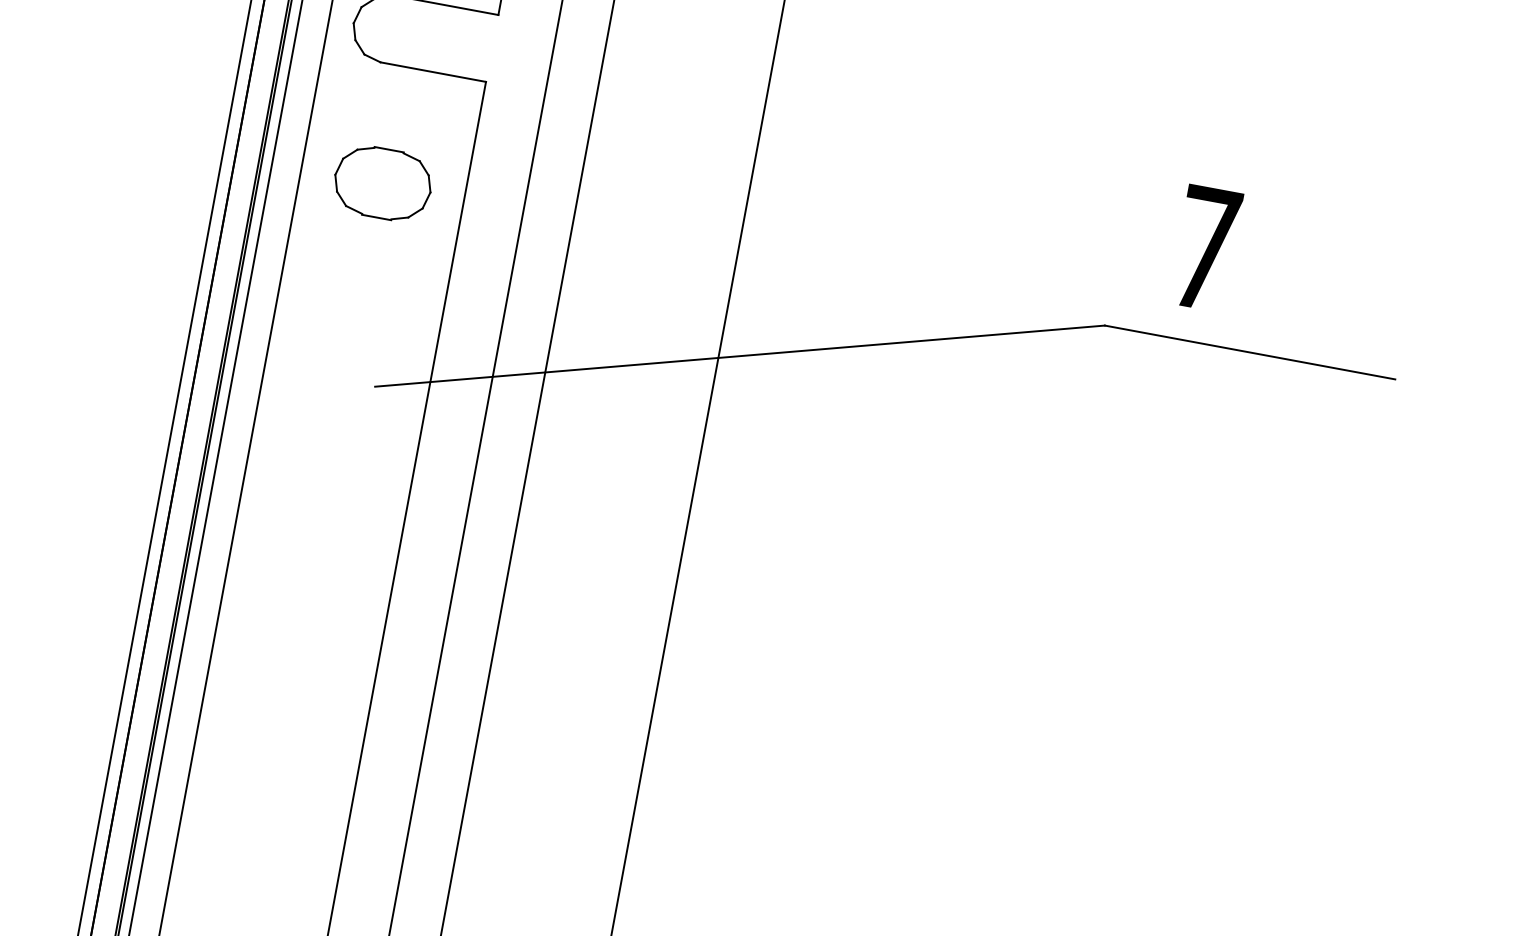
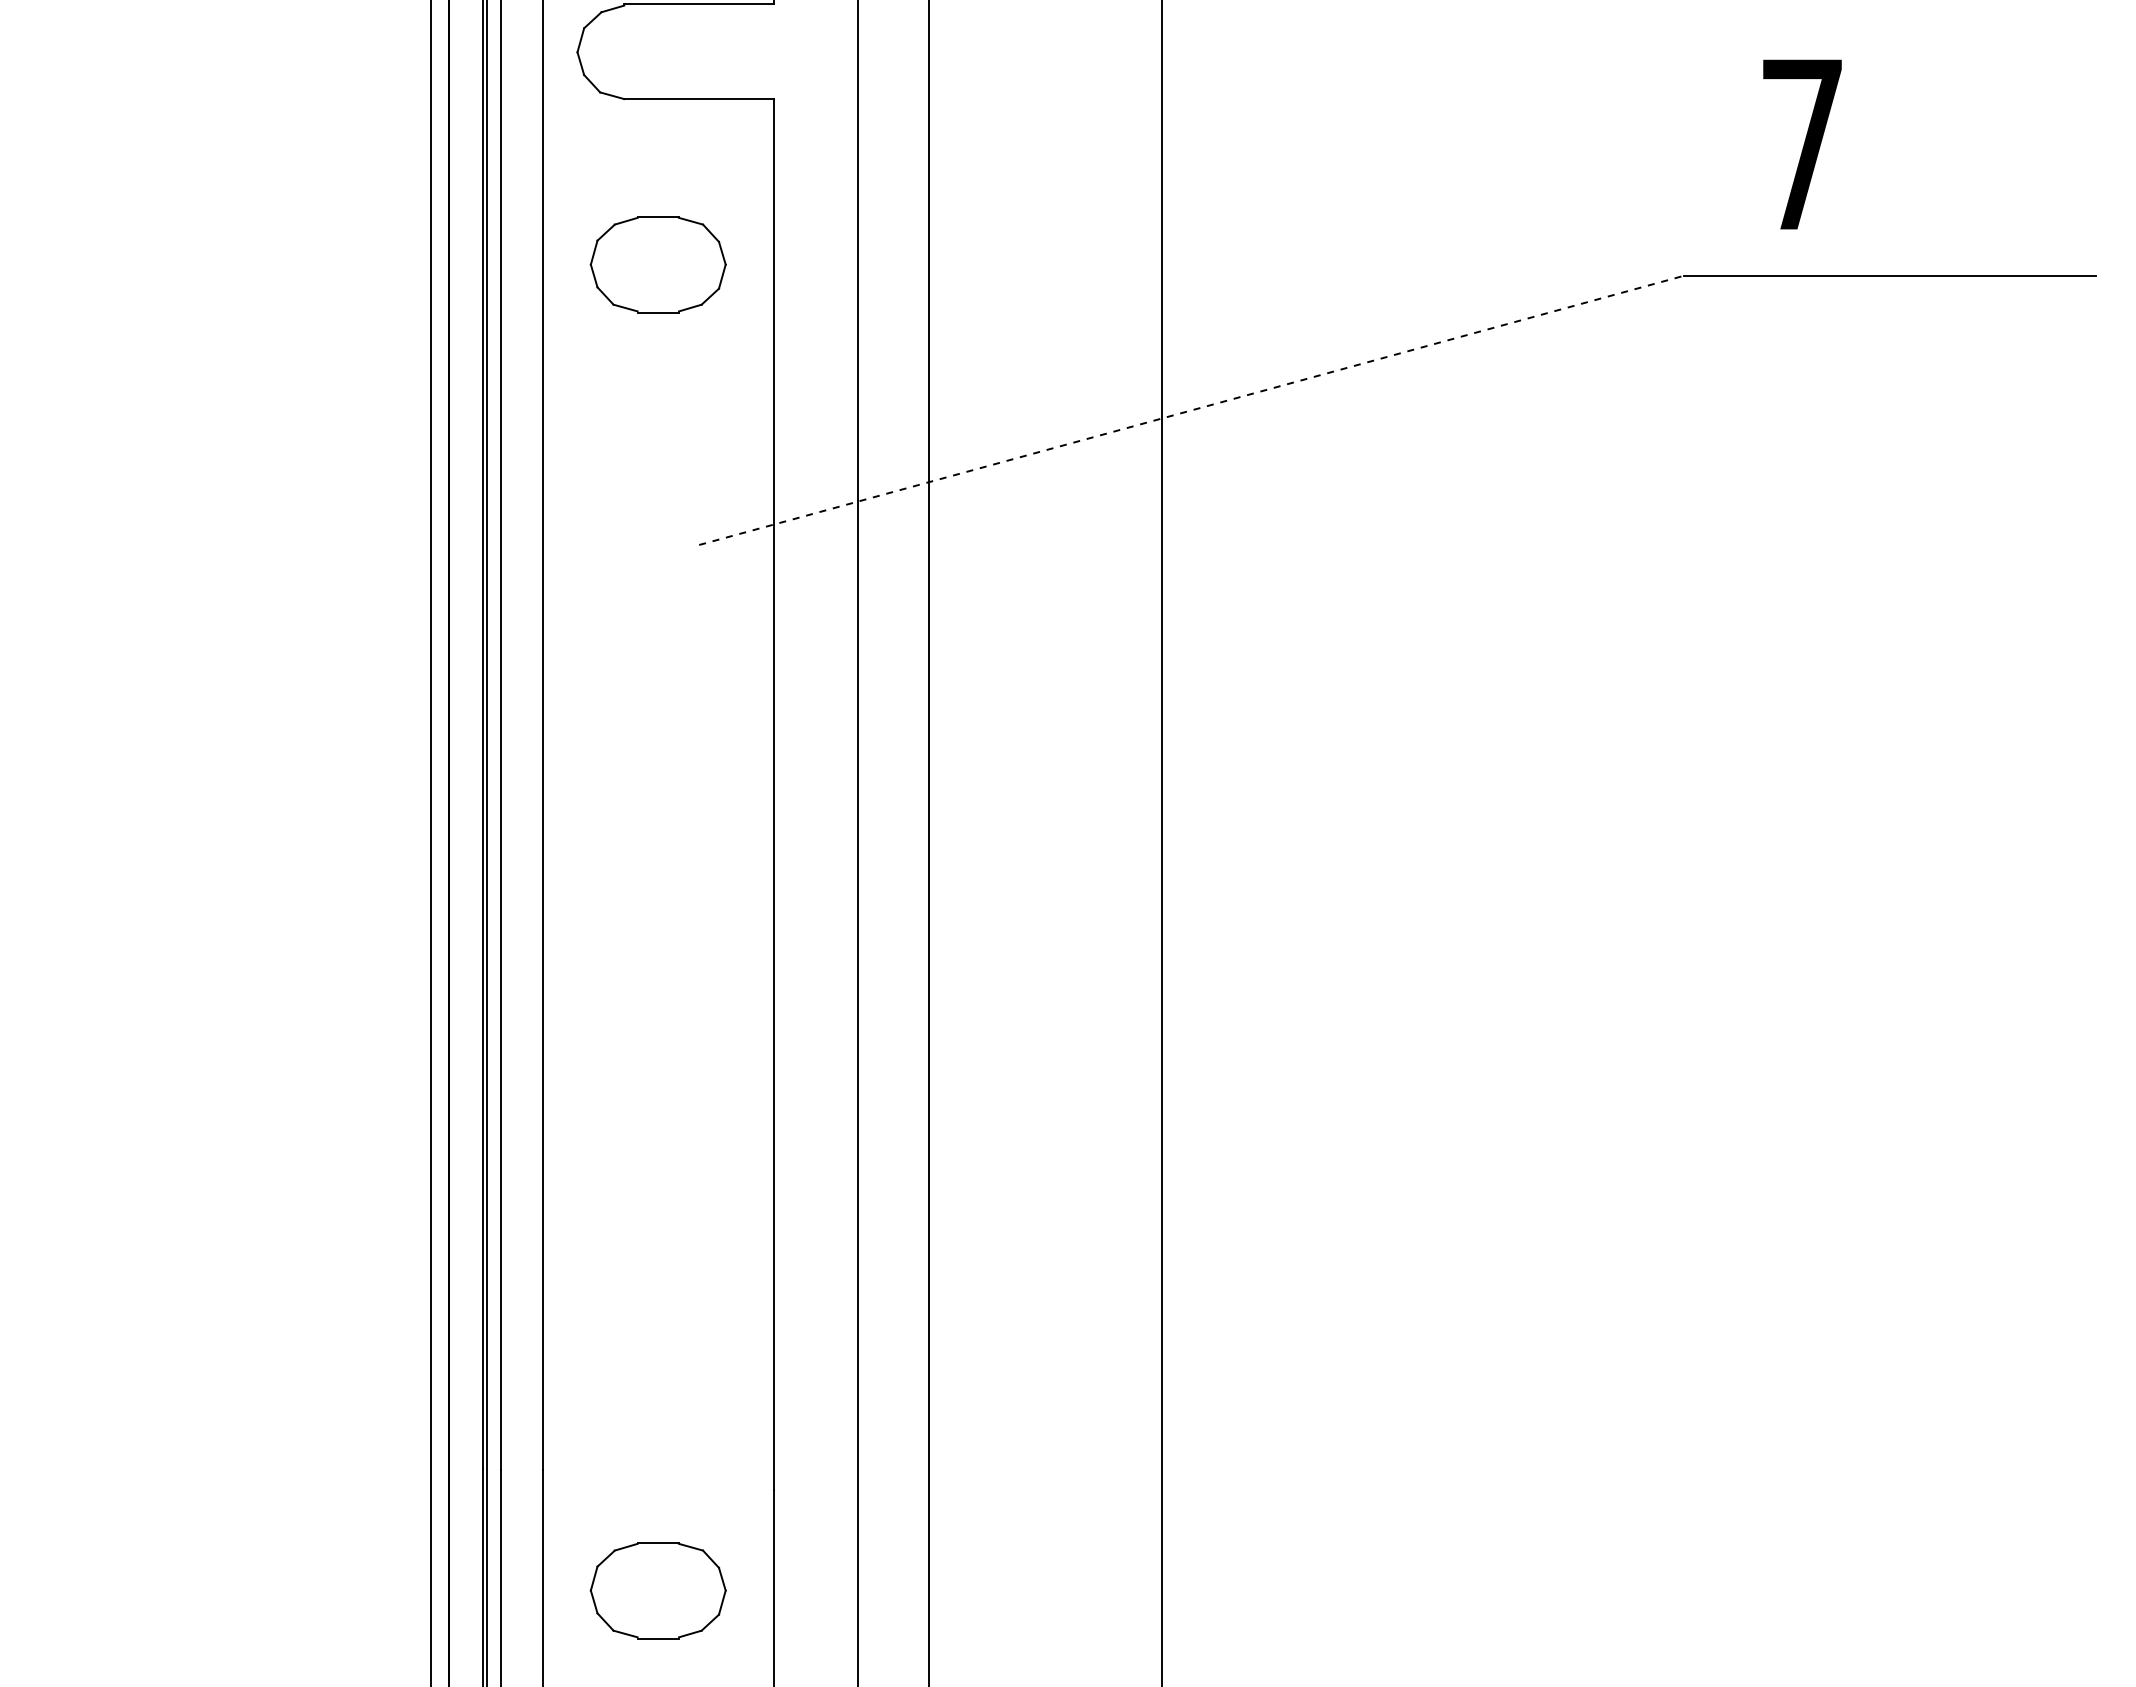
line: (739, 356) -> (1191, 410), solid -> dashed

